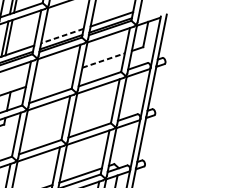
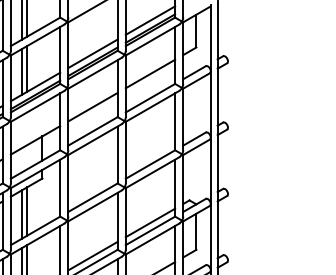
line: (61, 36) -> (92, 54), dashed -> solid
line: (103, 60) -> (150, 73), dashed -> solid
line: (53, 76) -> (92, 106), added

